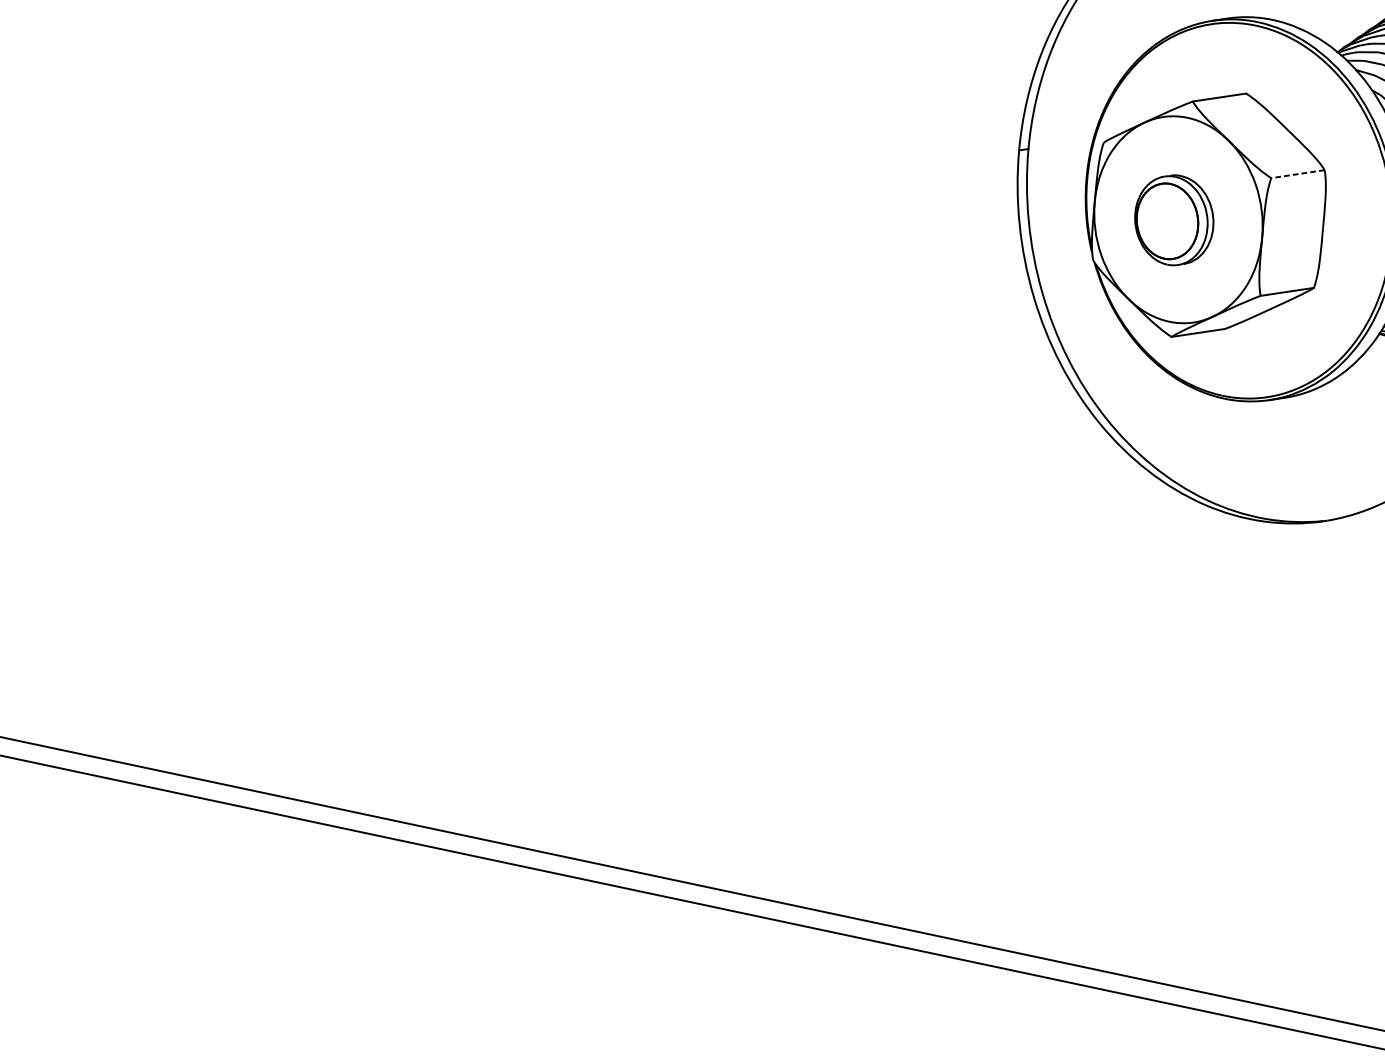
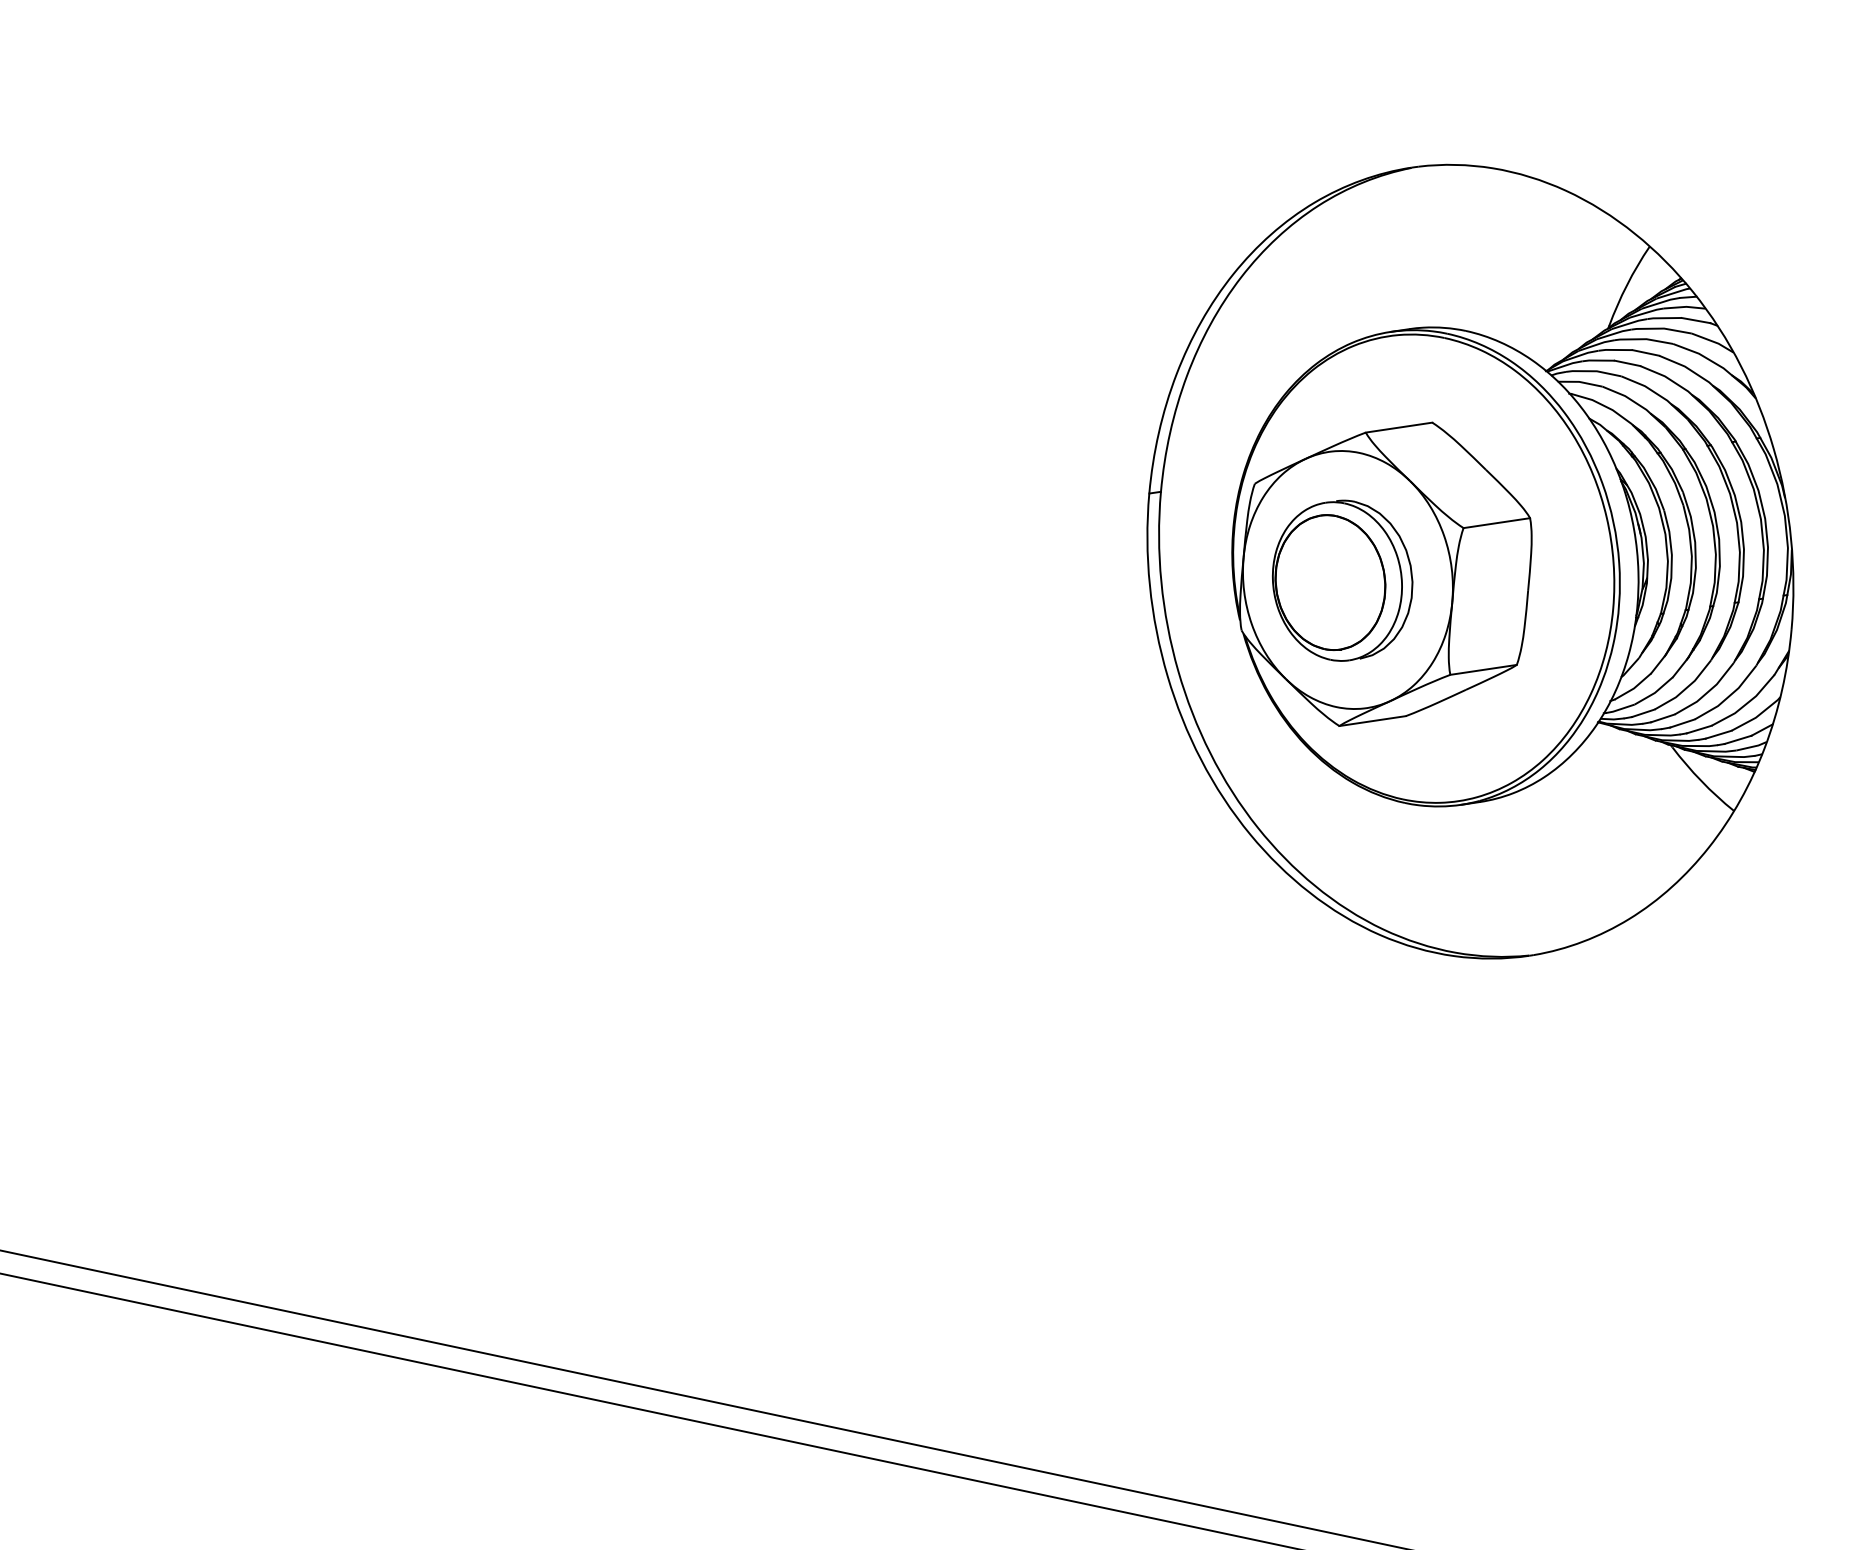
line: (1297, 174) -> (1496, 523), dashed -> solid
part: (1174, 220) -> (1342, 580), size x1.43

